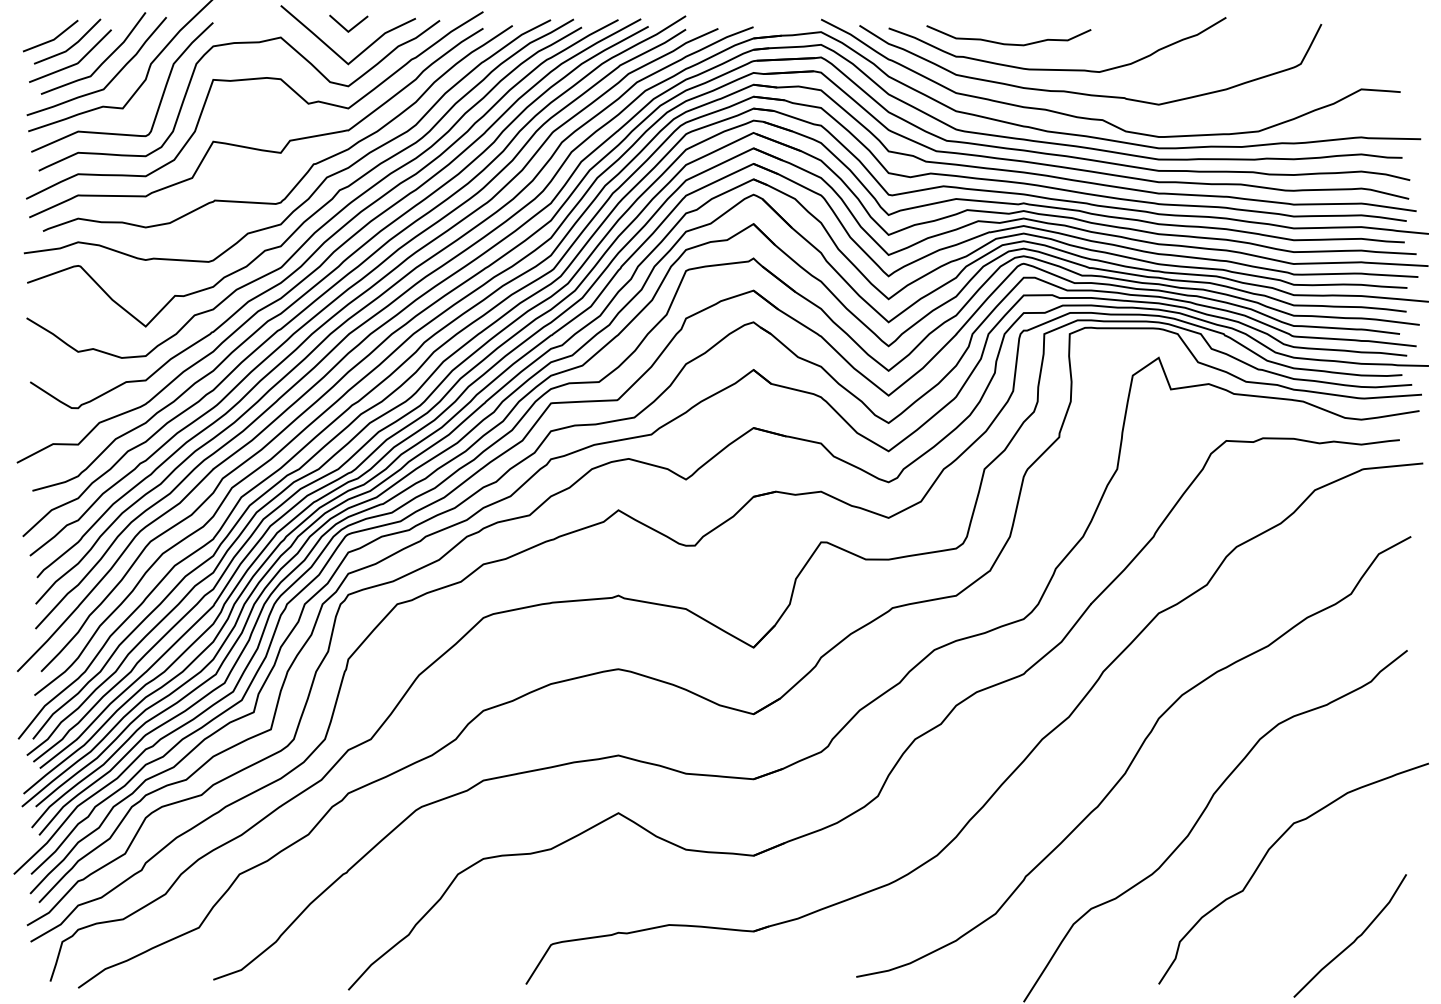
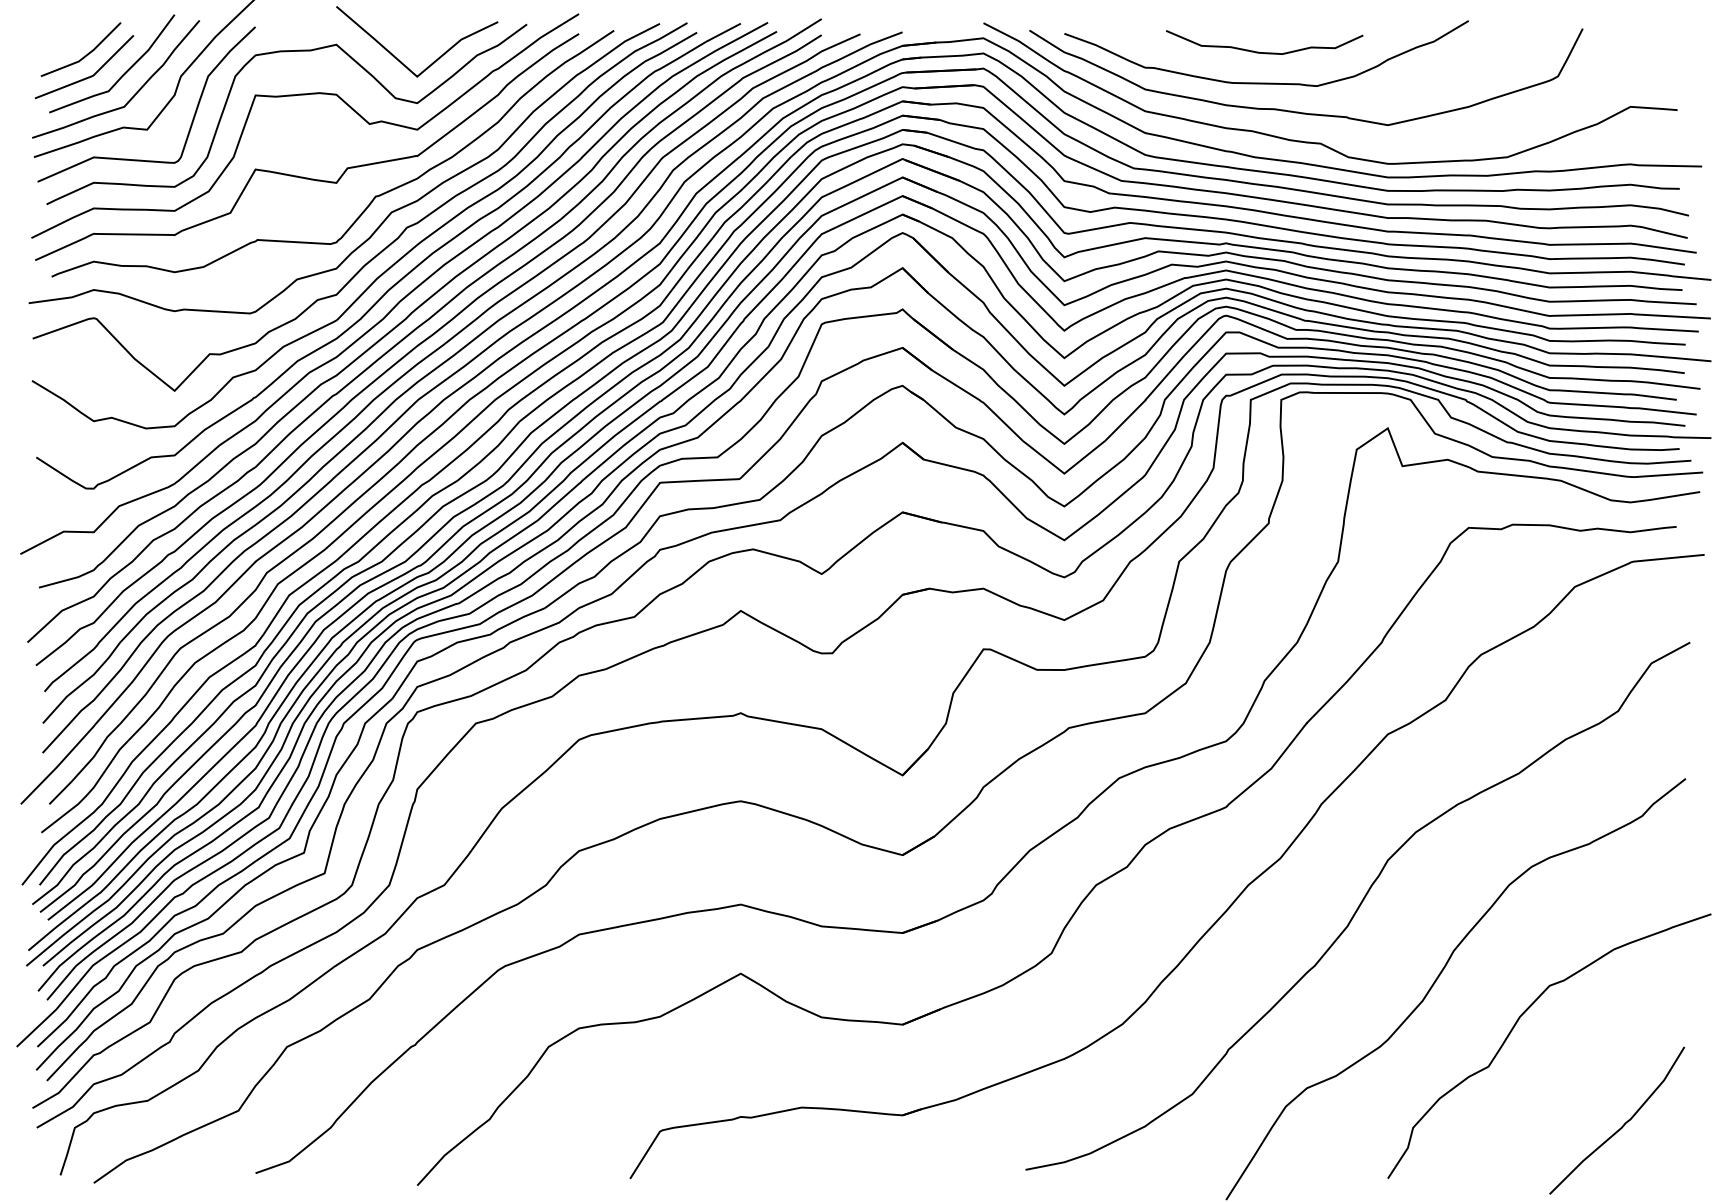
line: (346, 28) -> (415, 33), removed
line: (51, 39) -> (61, 47), removed
curve: (1008, 43) -> (1264, 51), moved

